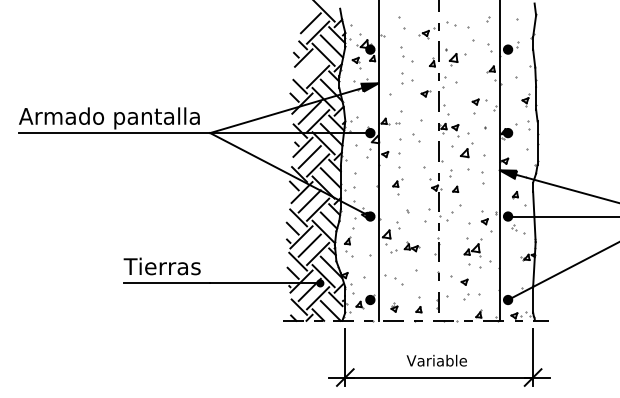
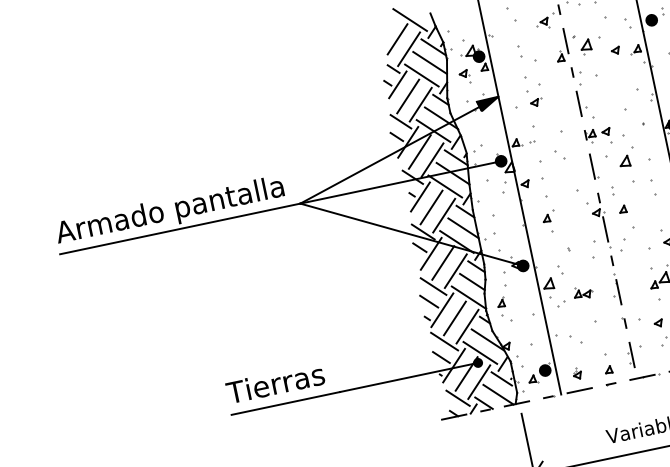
line: (309, 68) -> (407, 96), added
part: (425, 93) -> (535, 102), moved
part: (475, 101) -> (615, 50), moved

